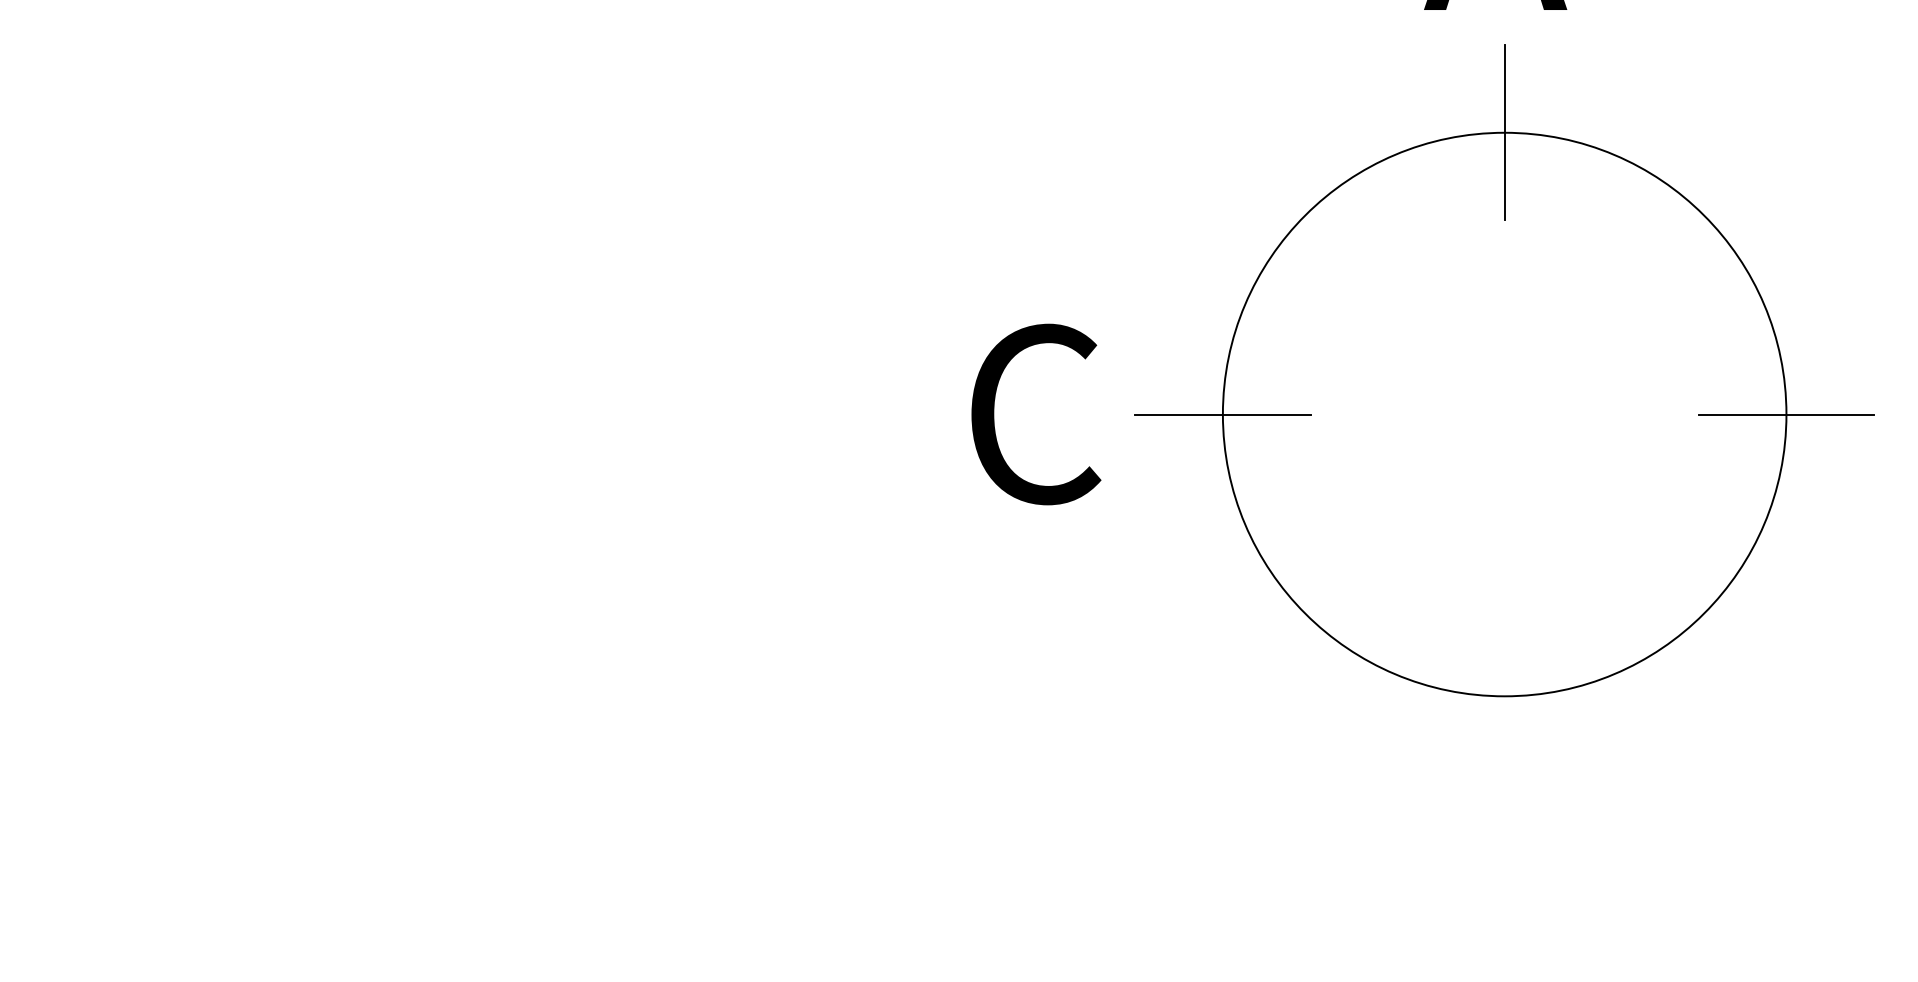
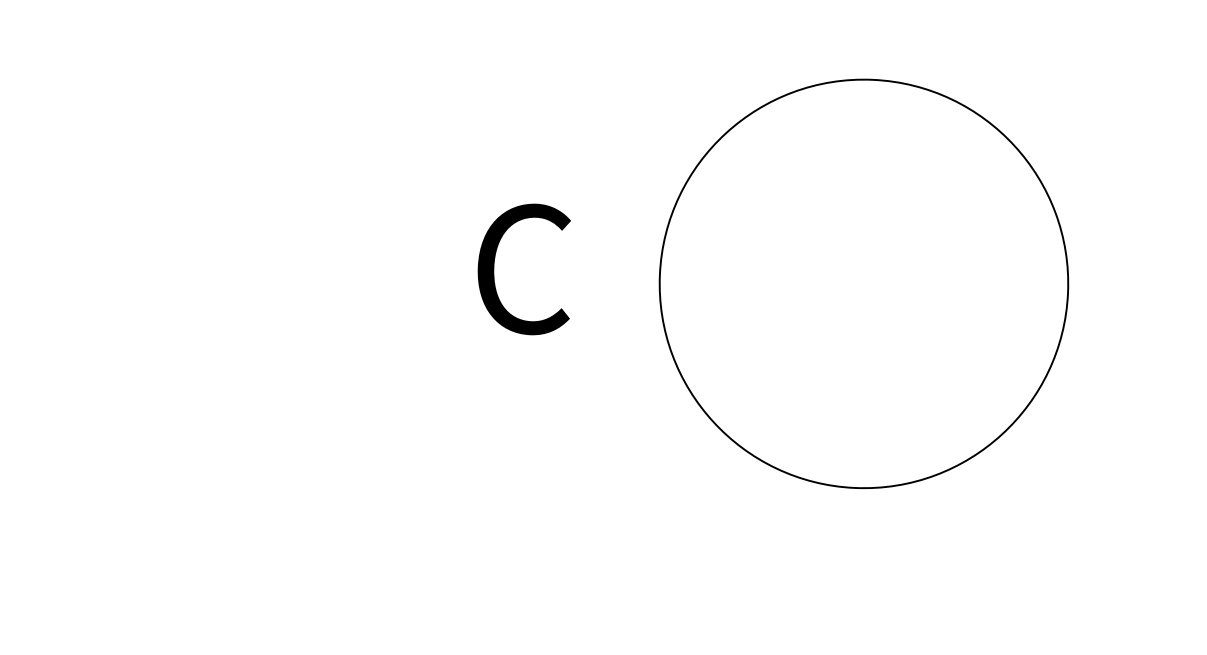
line: (1504, 132) -> (872, 79), removed
line: (1222, 414) -> (659, 274), removed
line: (1786, 414) -> (1068, 292), removed

